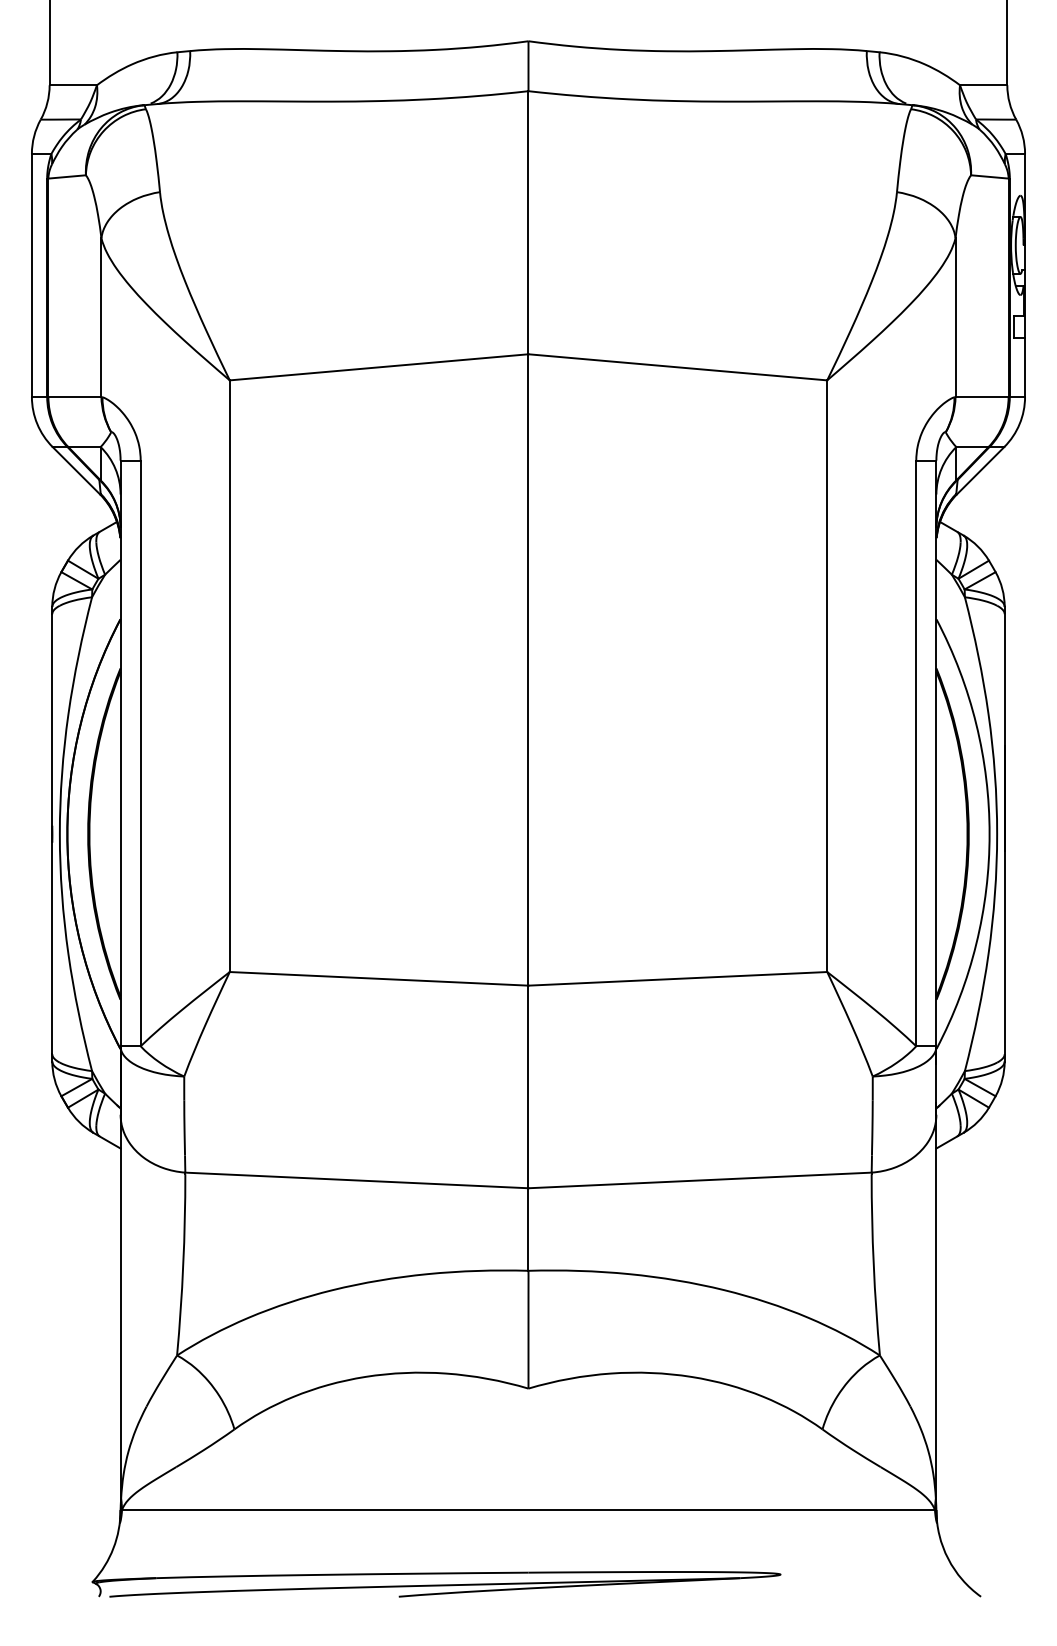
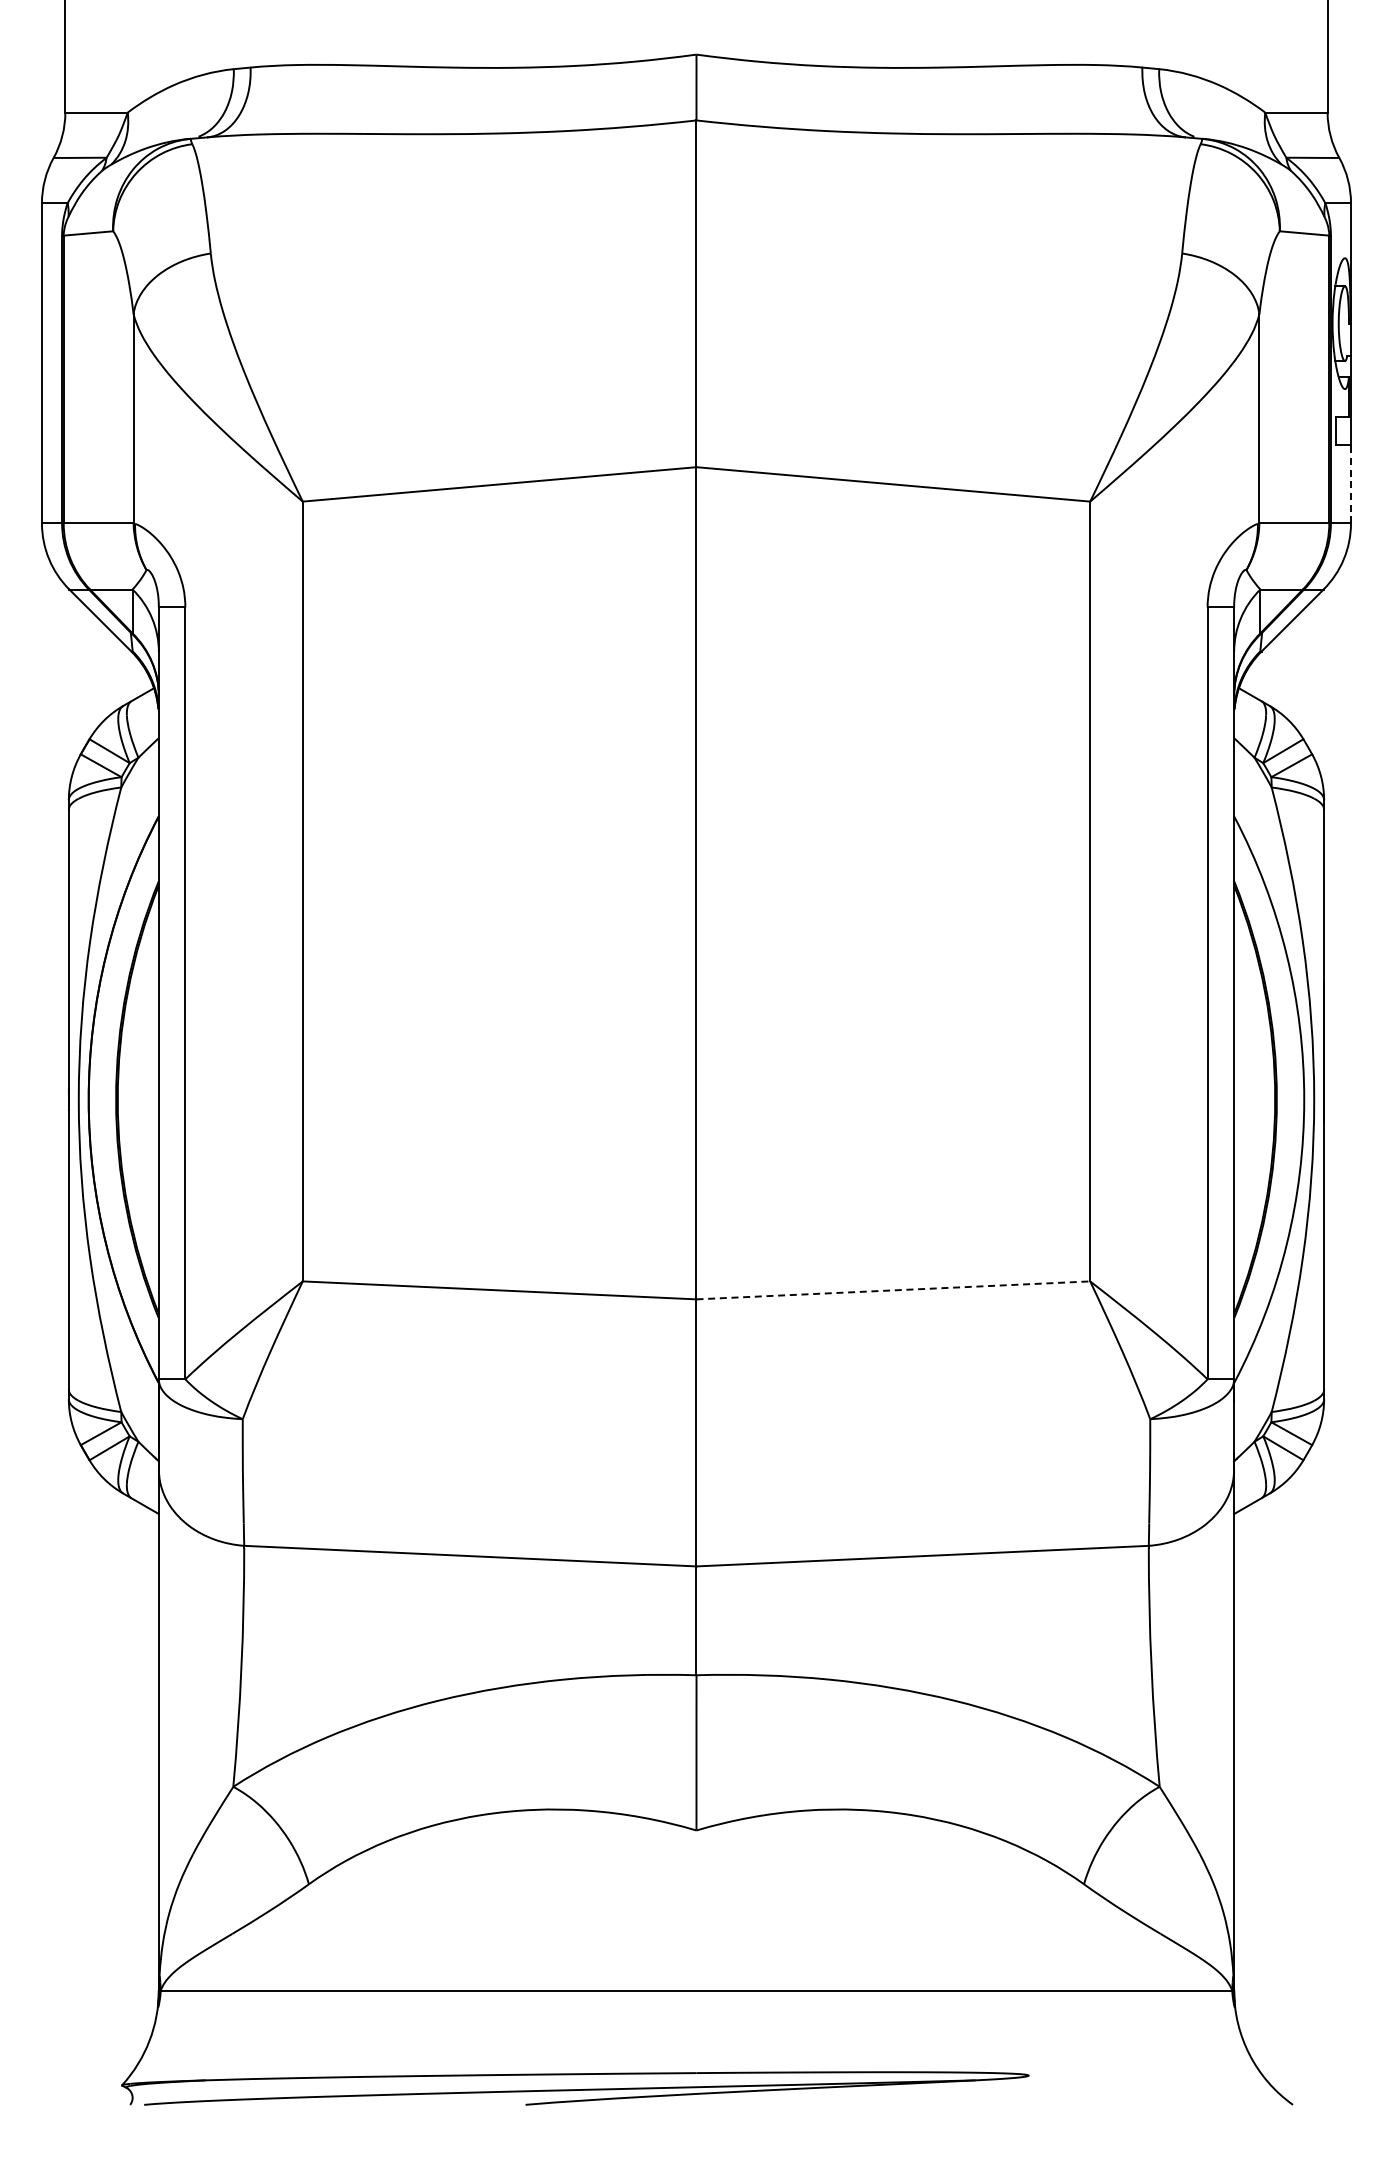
line: (1025, 366) -> (1351, 483), solid -> dashed
line: (677, 978) -> (893, 1290), solid -> dashed

